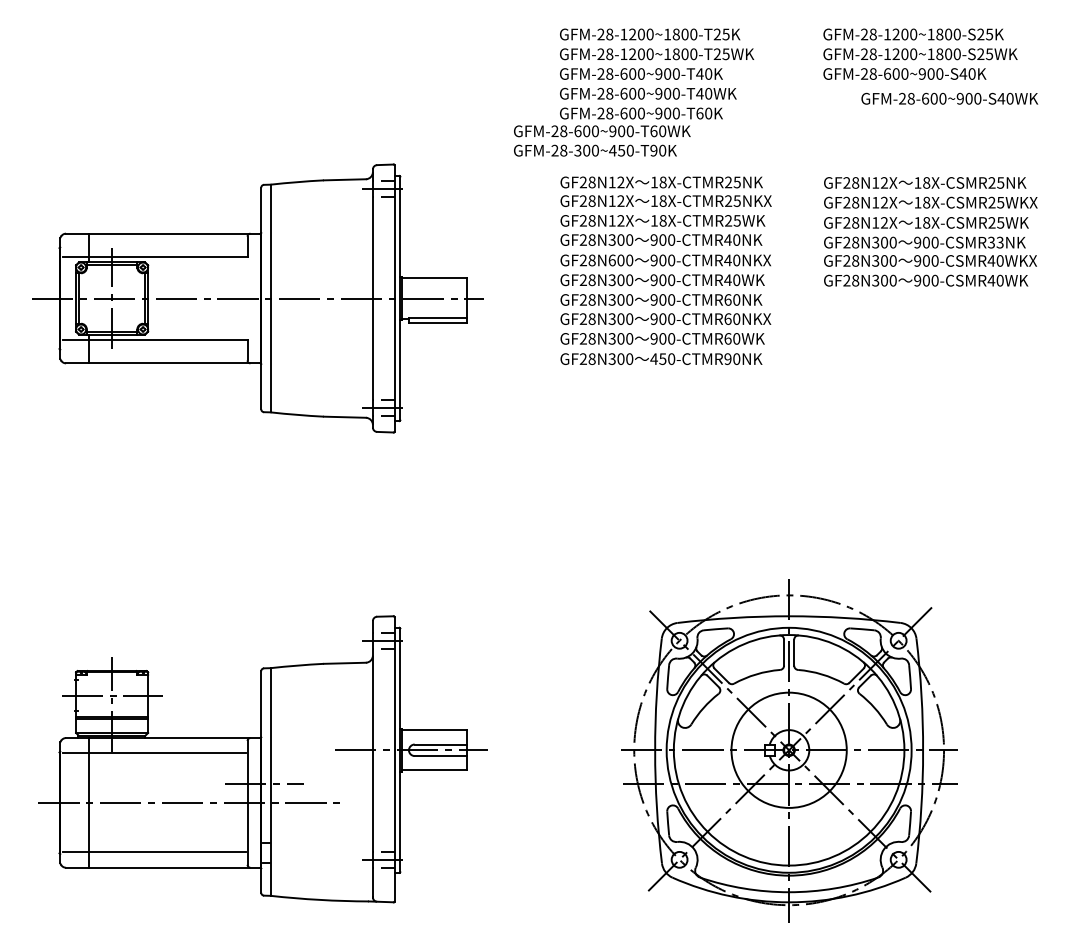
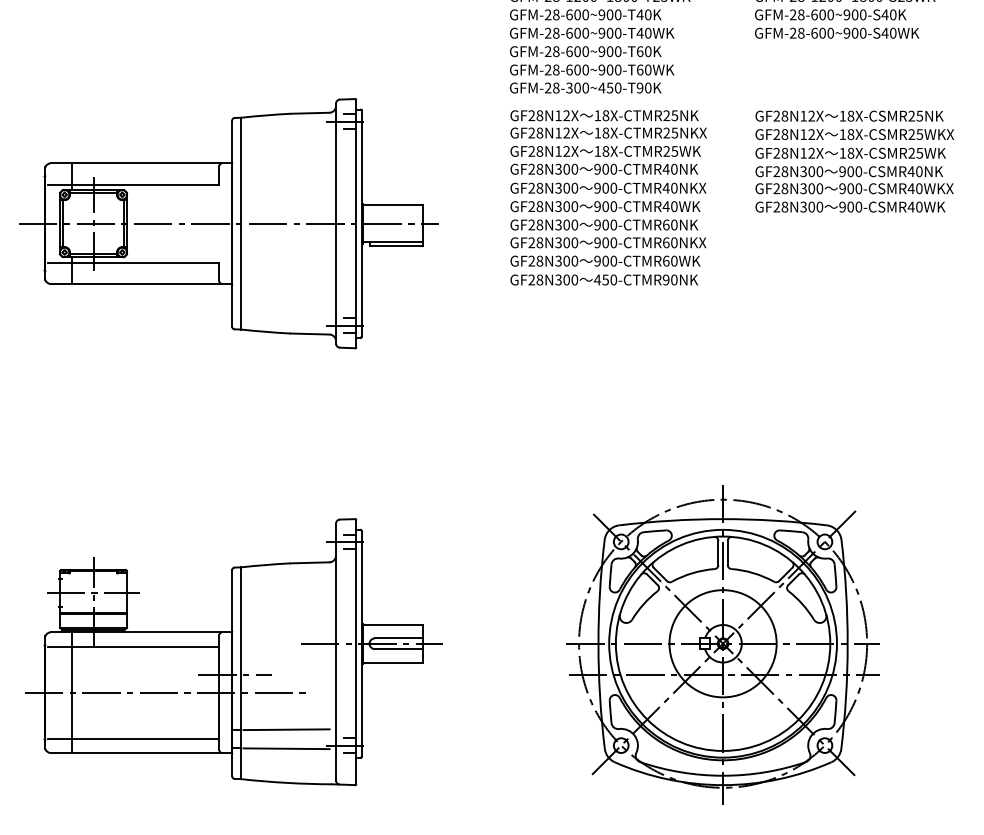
text: (949, 98) -> (836, 33), moved
text: (602, 140) -> (592, 78), moved
text: (995, 242) -> (914, 171), 900-CSMR33NK -> 900-CSMR40NK
text: (611, 260) -> (557, 188), GF28N600 -> GF28N300
line: (319, 842) -> (286, 729), added
line: (319, 862) -> (286, 748), added

